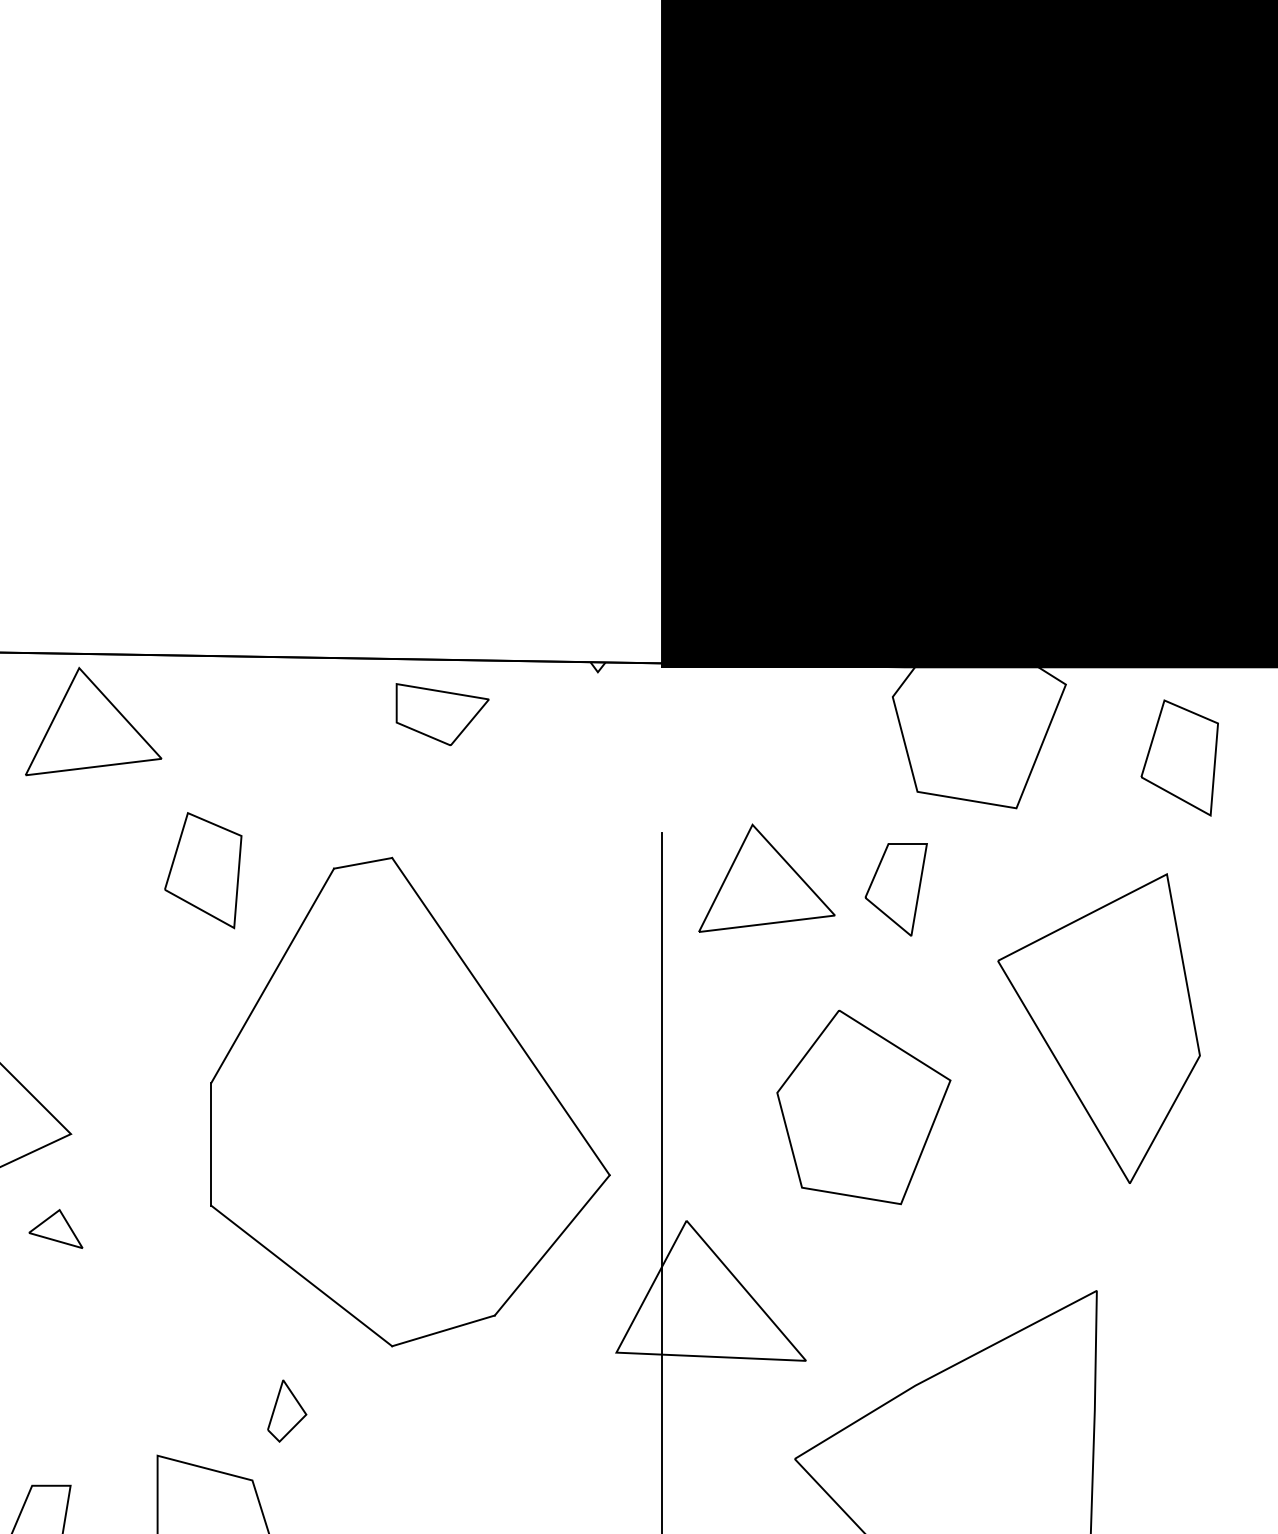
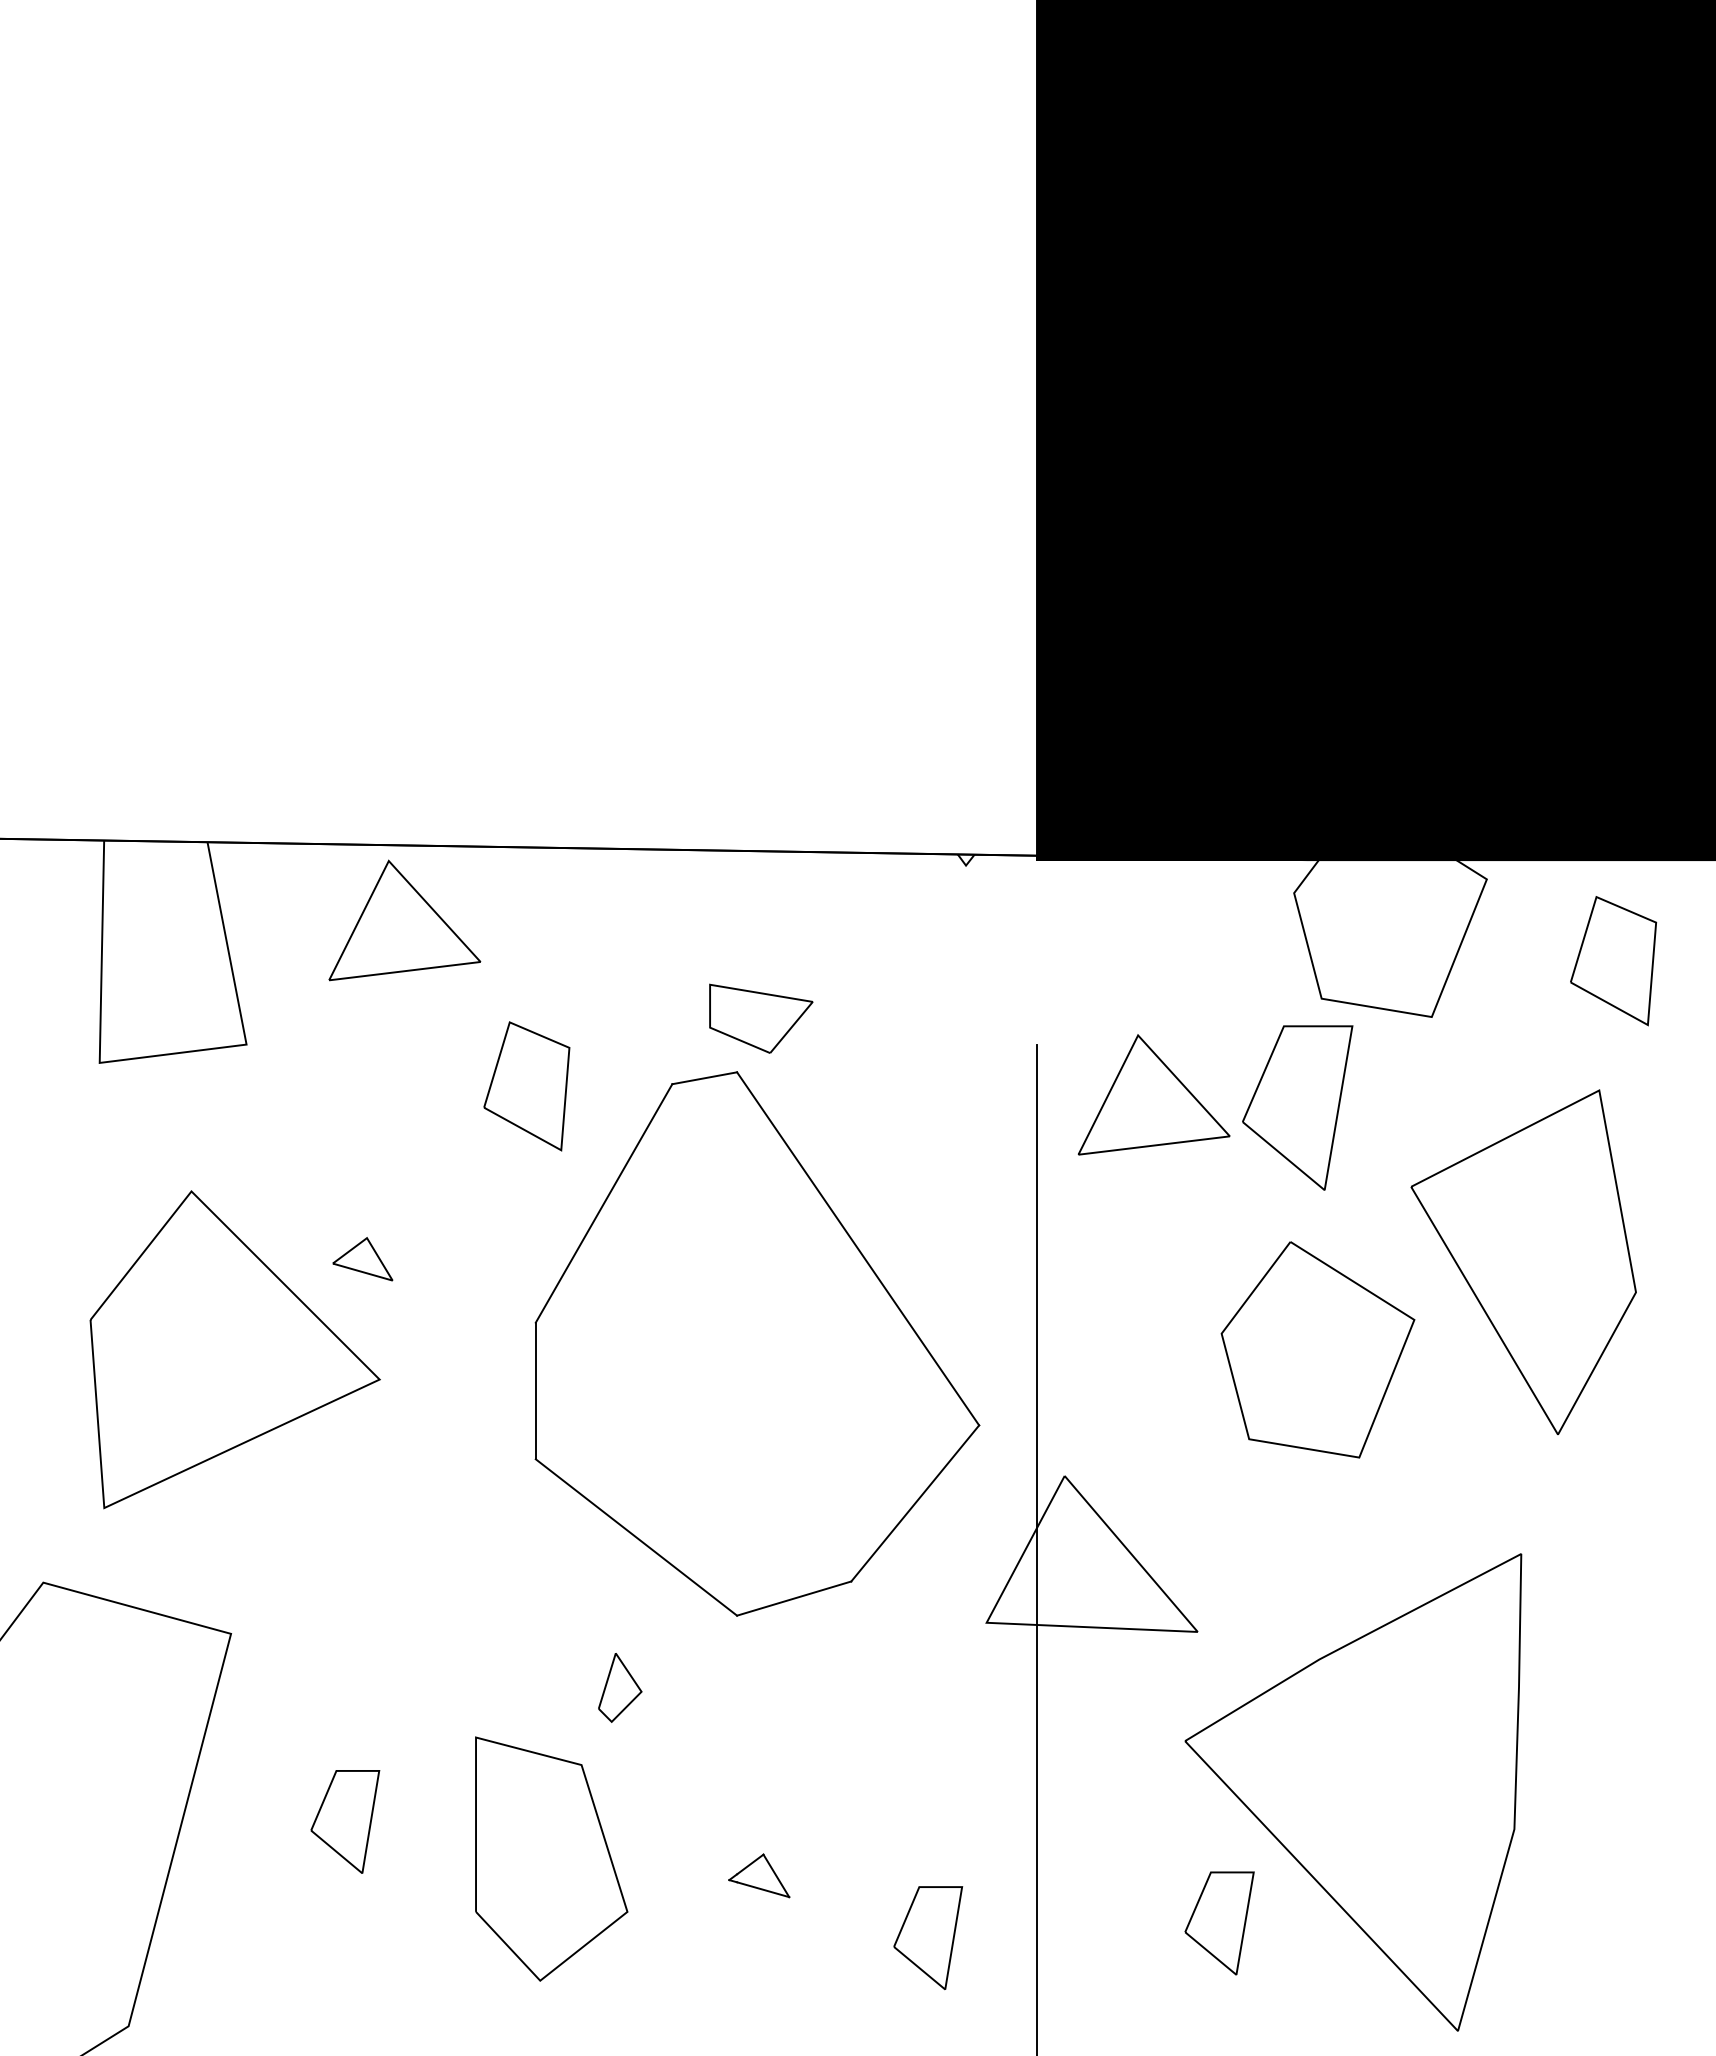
part: (442, 714) -> (761, 1018), moved
part: (896, 889) -> (1298, 1107), size x1.6
part: (863, 1107) -> (1317, 1349), moved
part: (55, 1229) -> (362, 1259), moved

